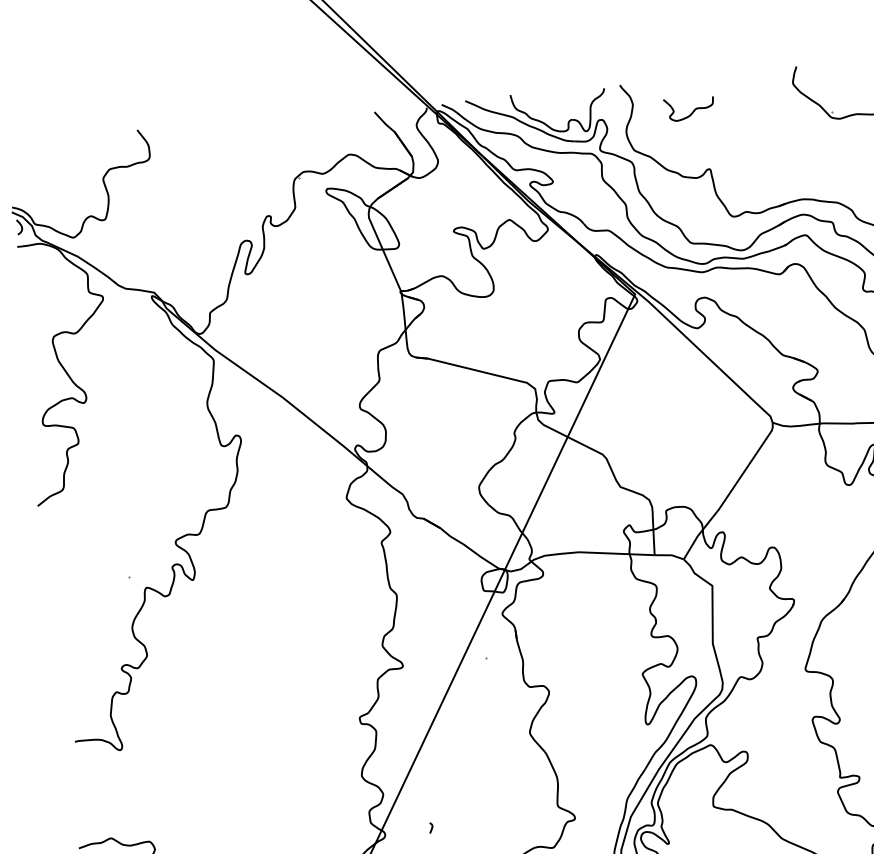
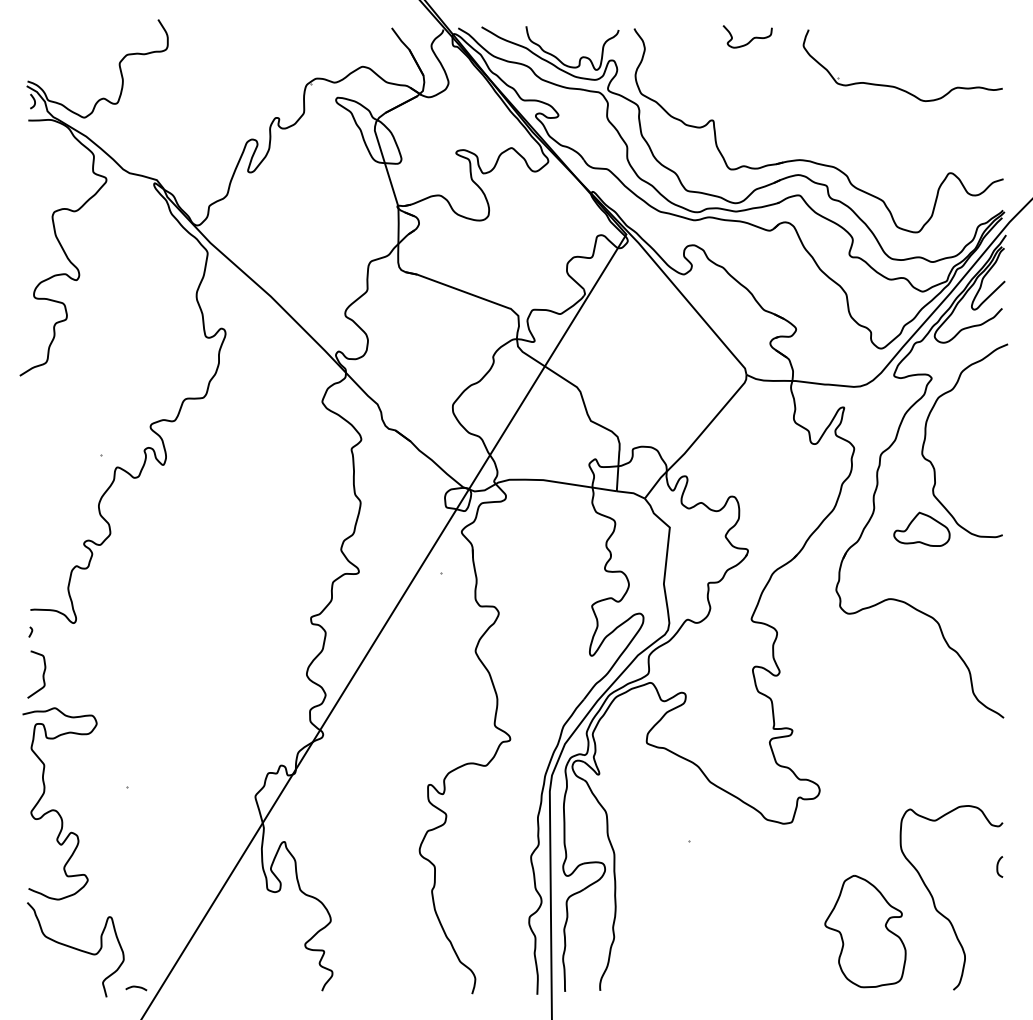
curve: (692, 110) -> (750, 39), moved
curve: (94, 805) -> (42, 674), added
curve: (431, 827) -> (31, 631), moved

